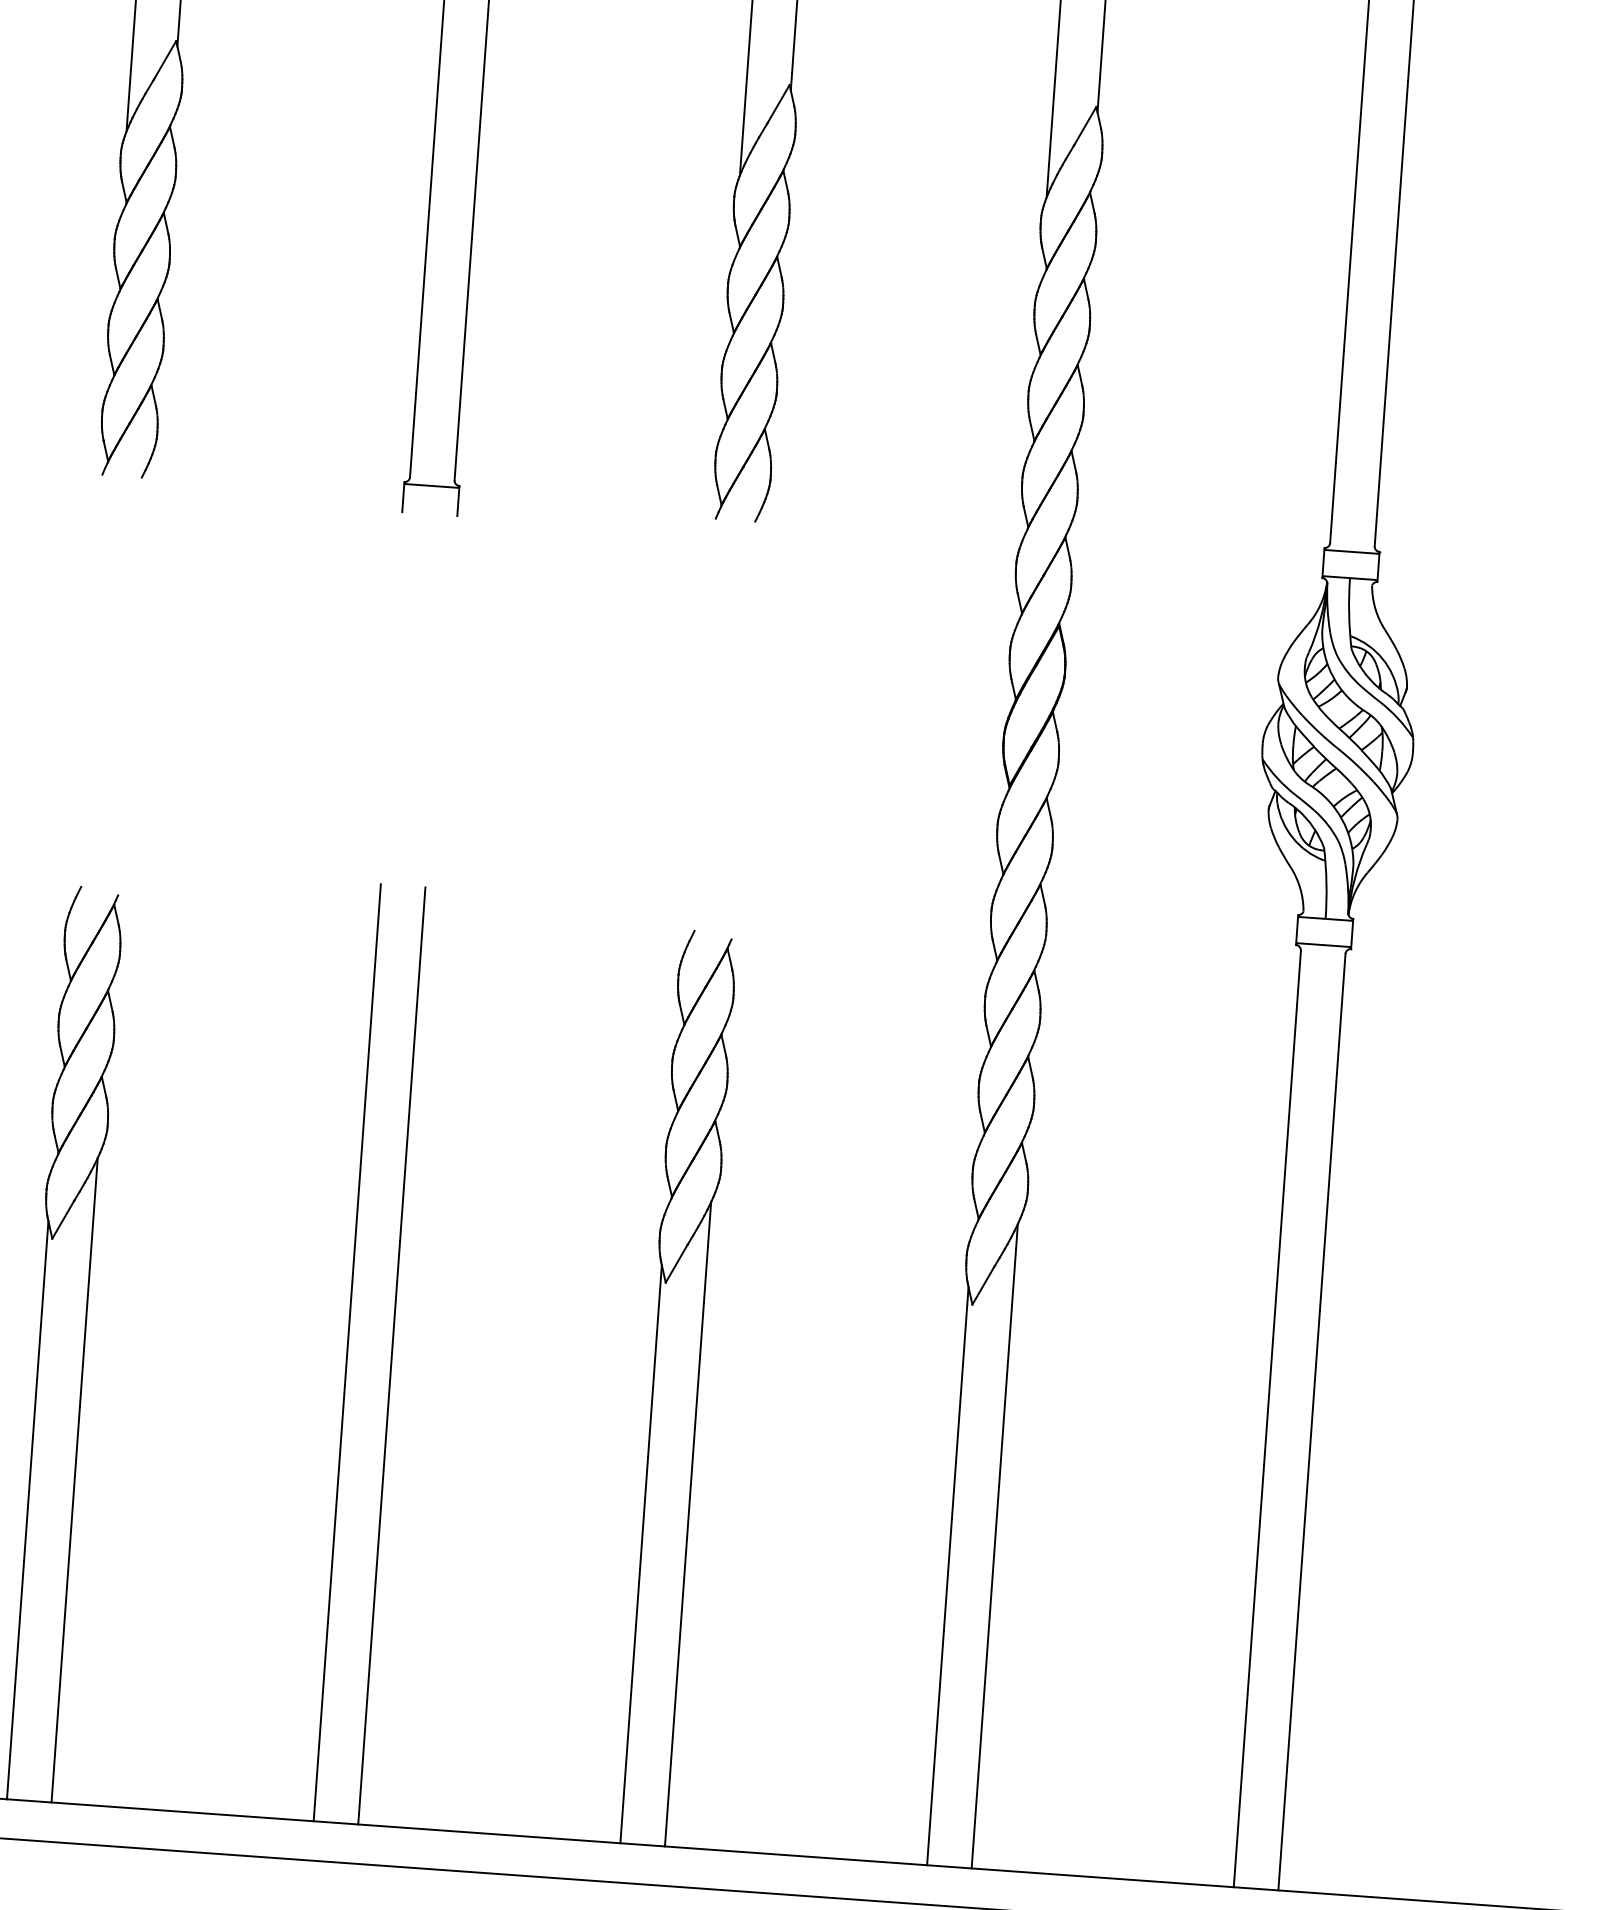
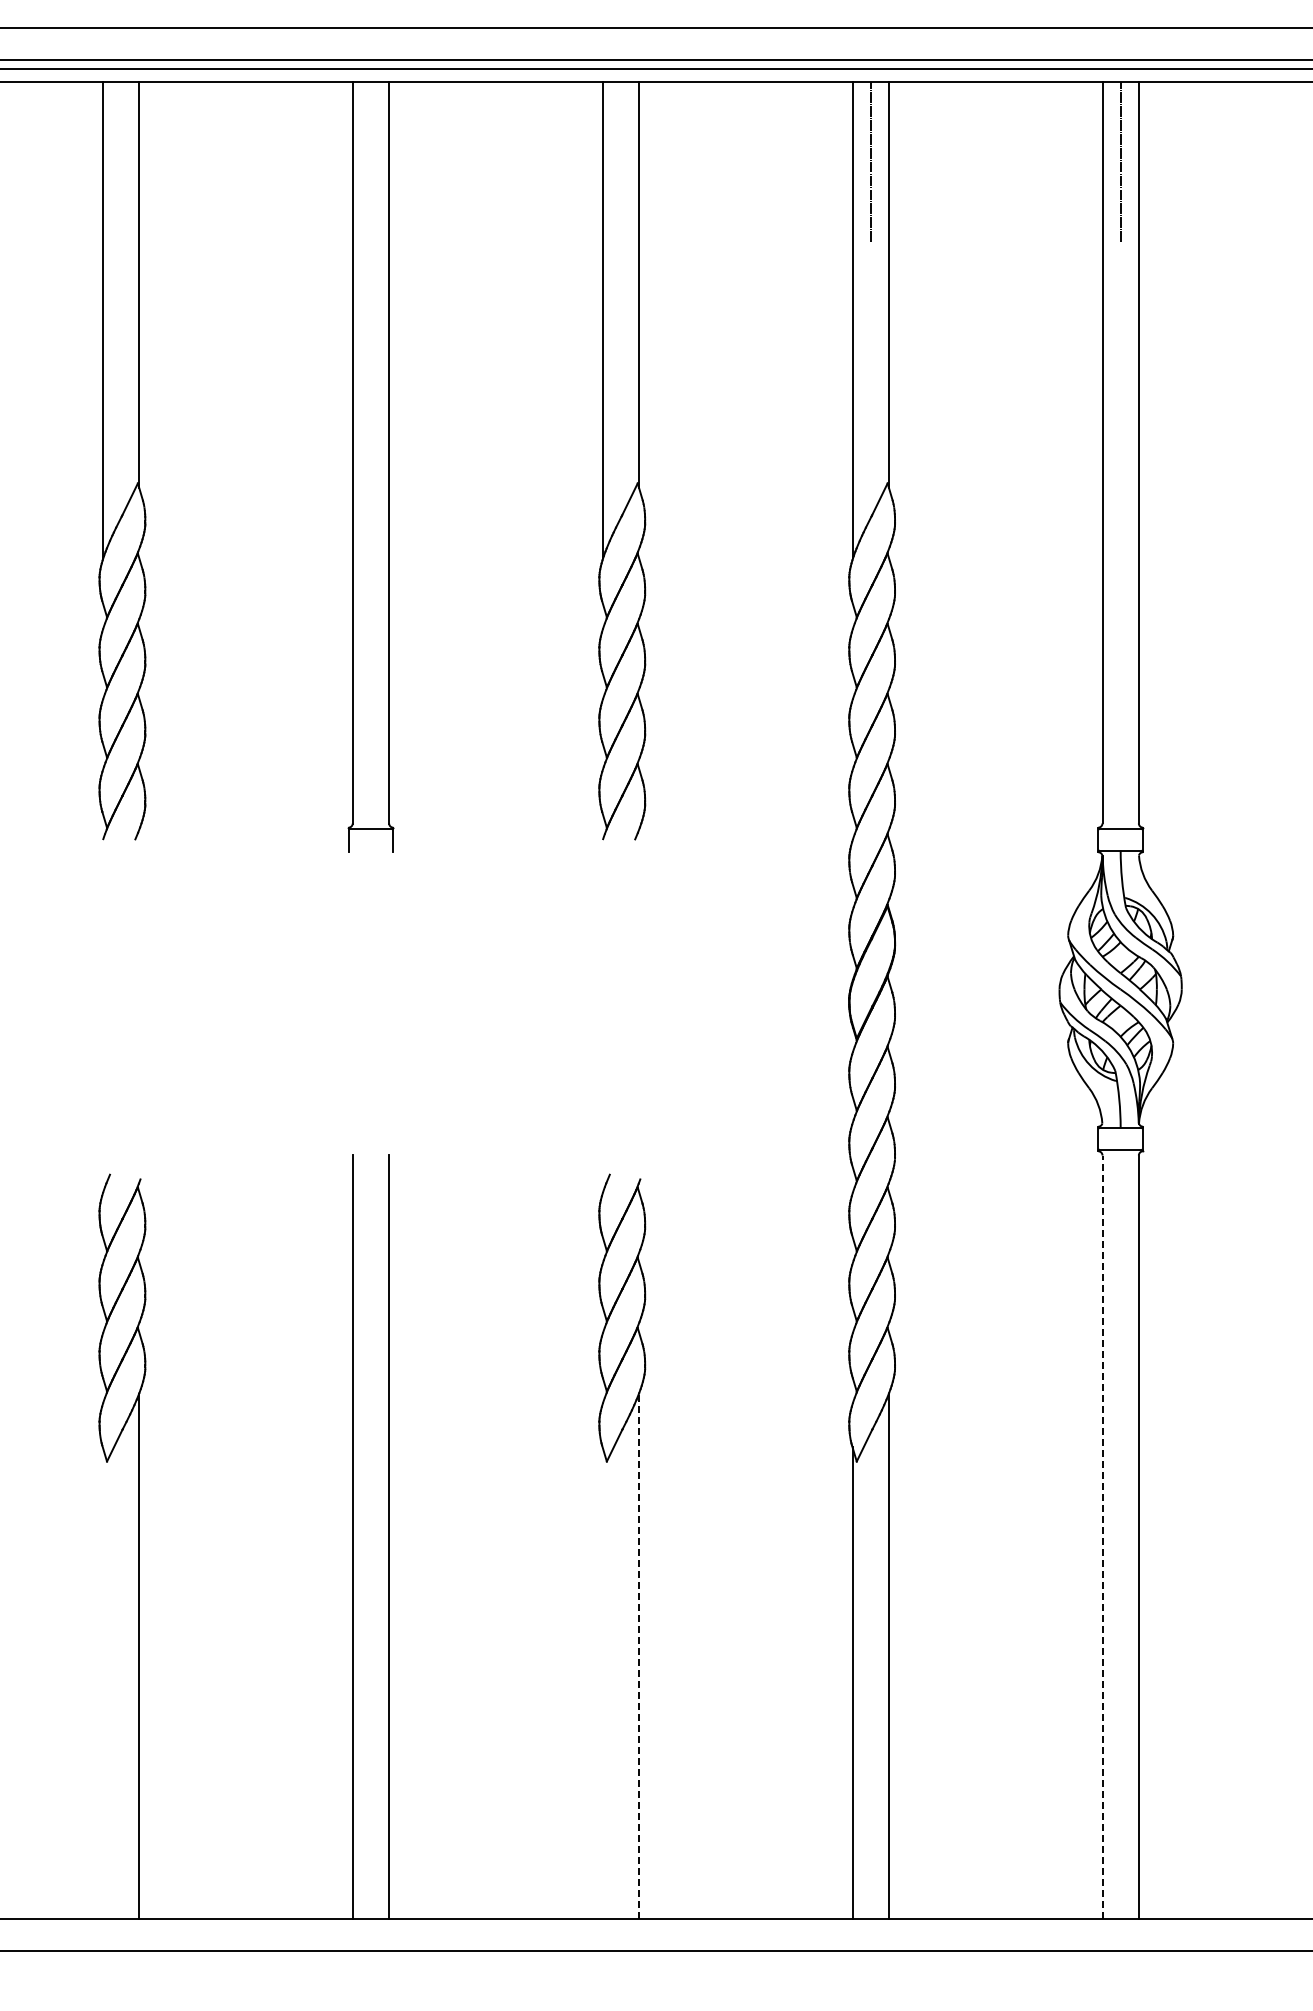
line: (1267, 1419) -> (1102, 1537), solid -> dashed
line: (27, 1509) -> (102, 1682), removed
line: (688, 1523) -> (639, 1655), solid -> dashed
line: (640, 1553) -> (602, 1682), removed

